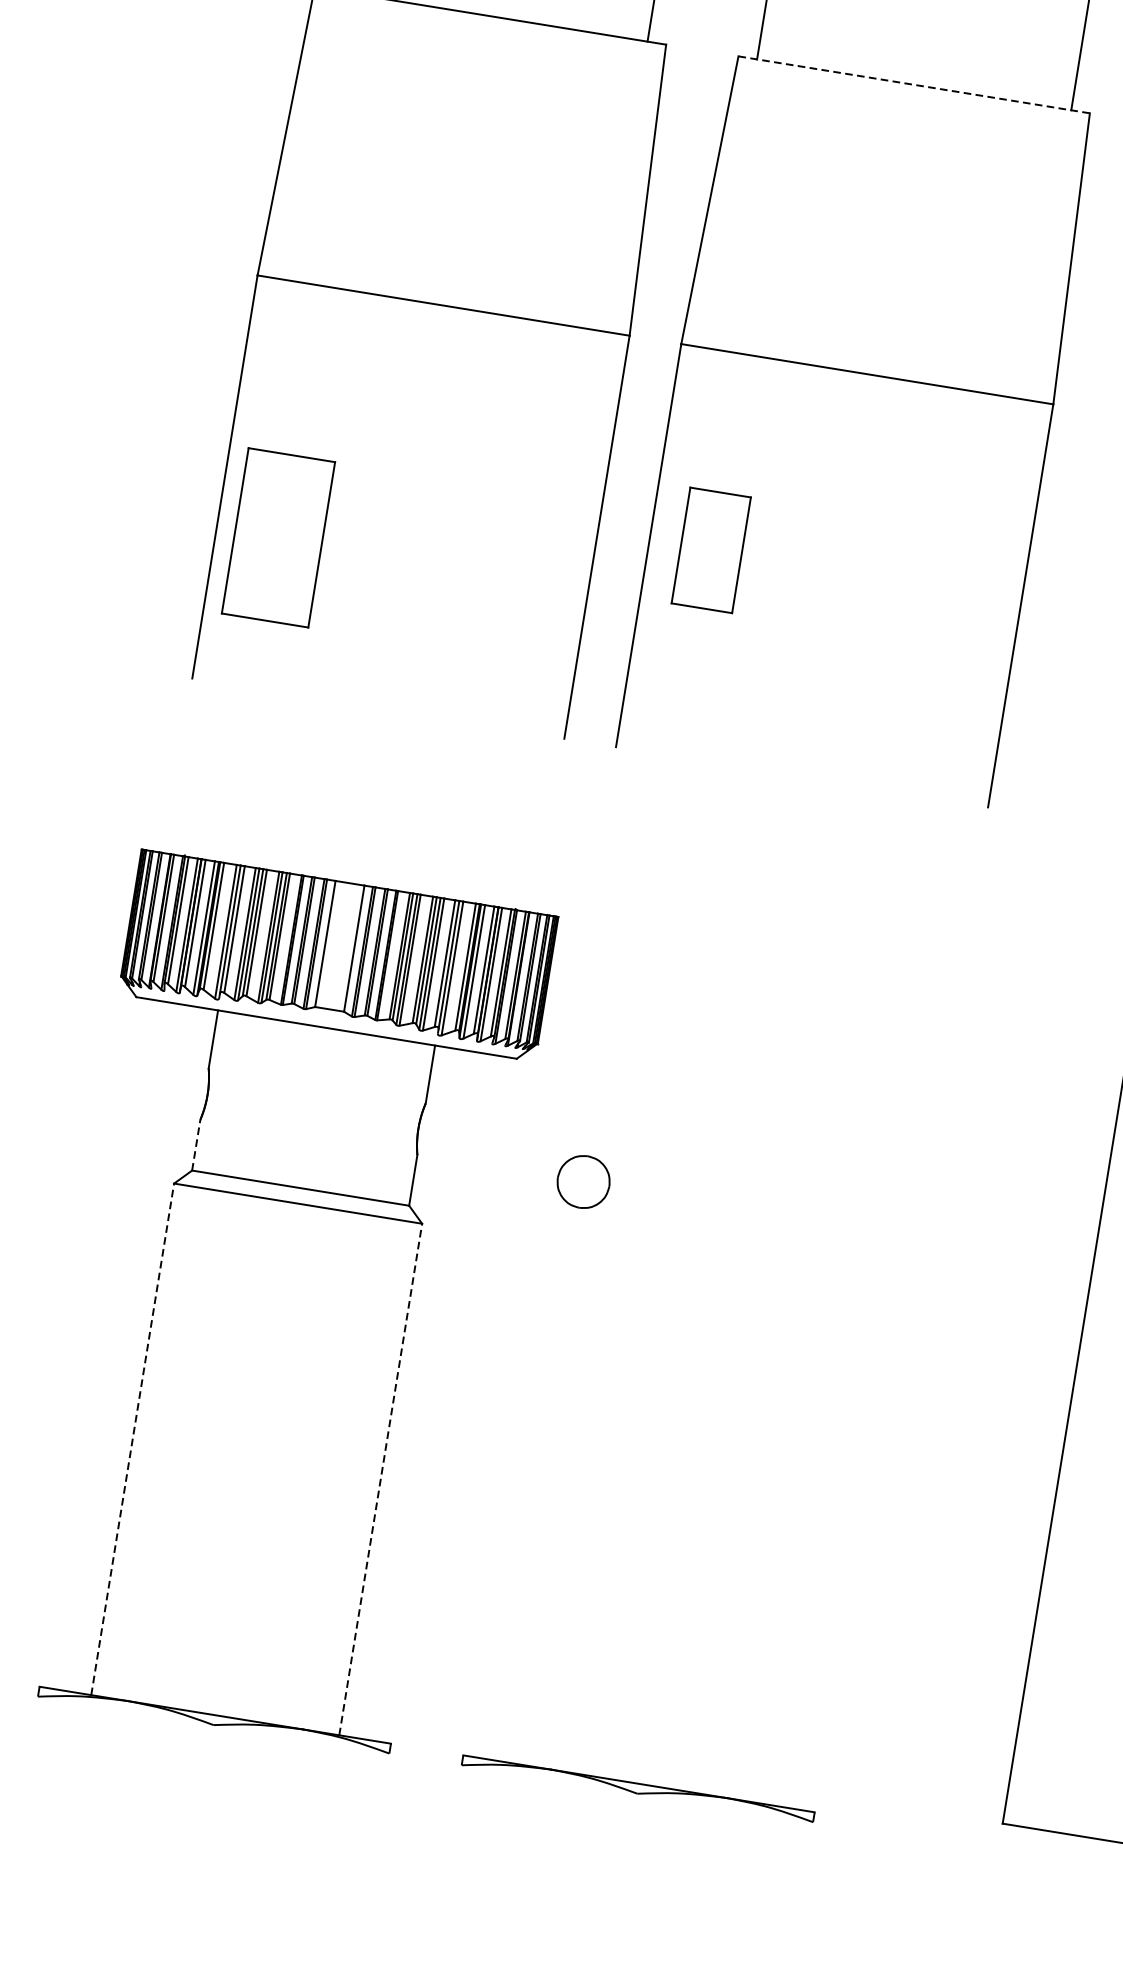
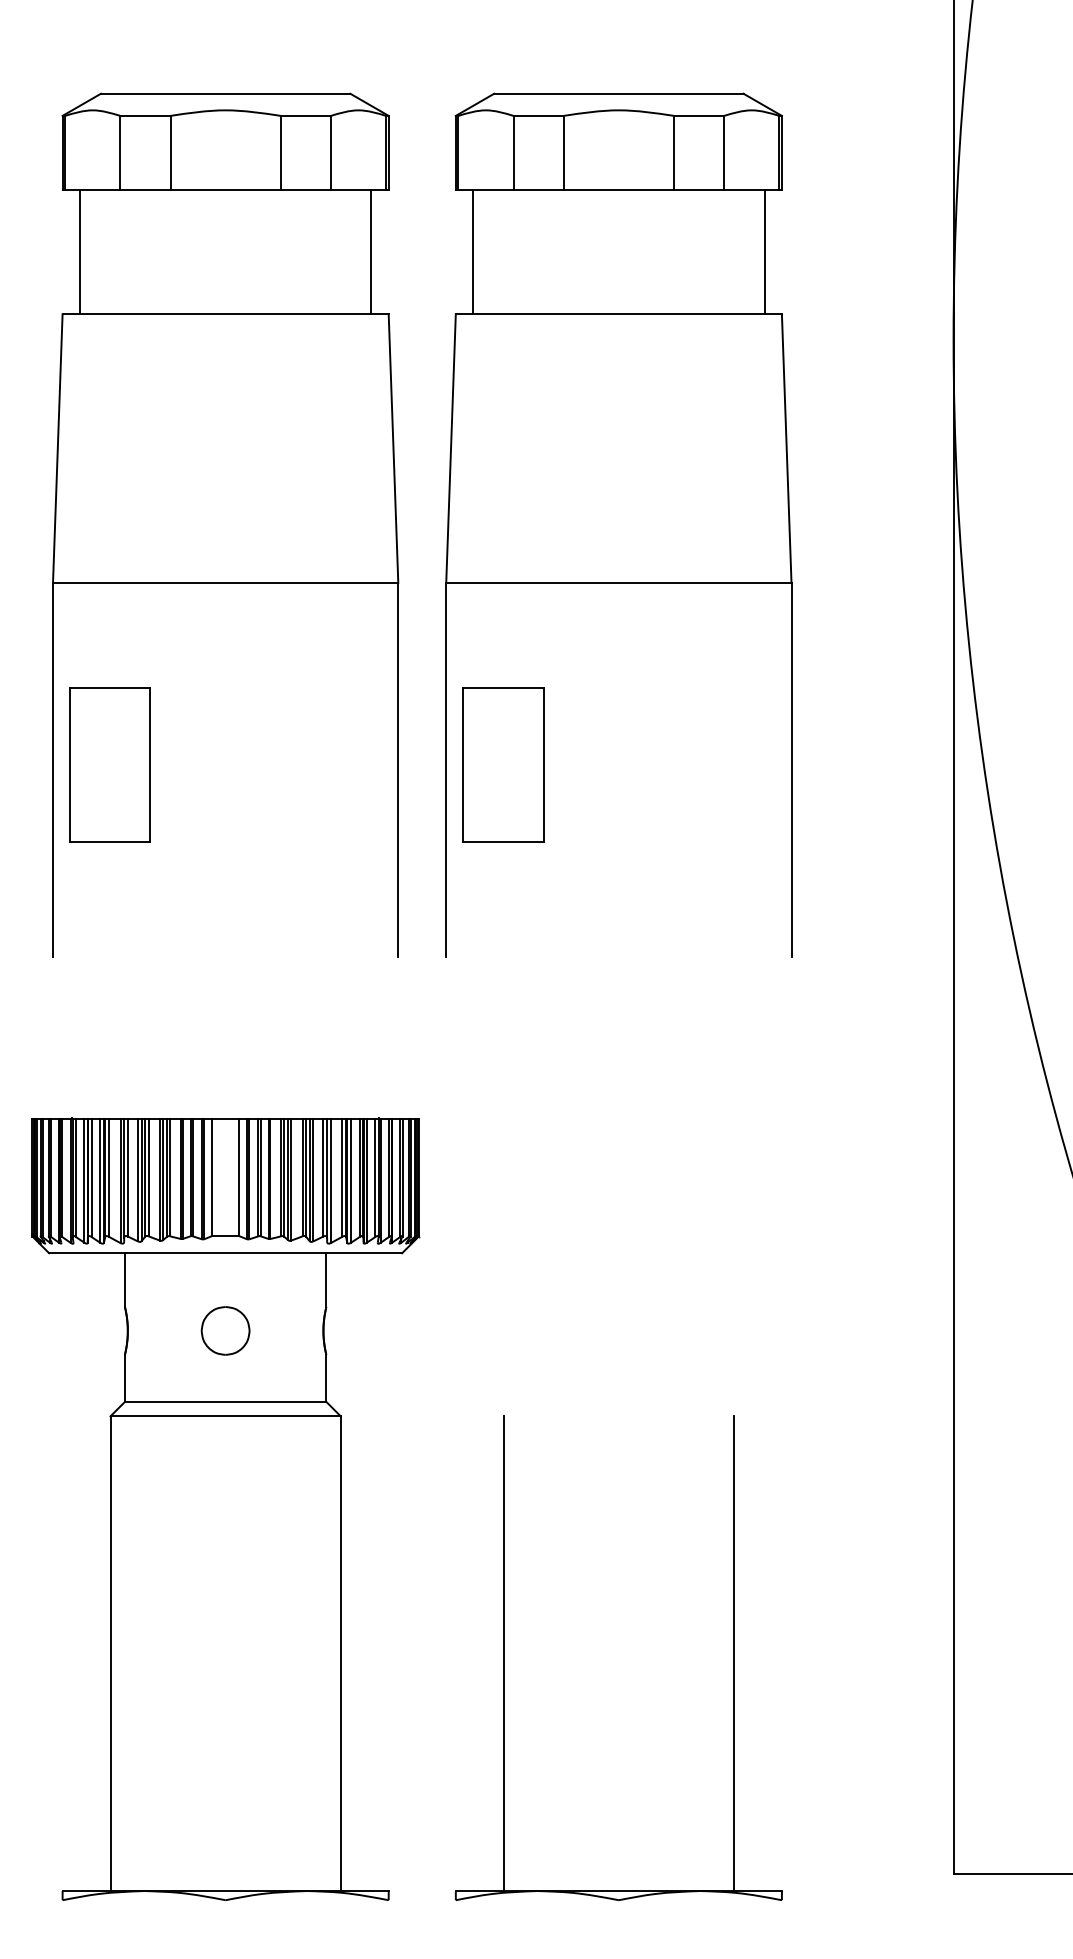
line: (914, 85) -> (619, 314), dashed -> solid
part: (277, 537) -> (109, 764), moved
part: (711, 549) -> (503, 764), size x1.43
line: (195, 1144) -> (124, 1377), dashed -> solid
part: (583, 1181) -> (225, 1330), moved
line: (132, 1439) -> (110, 1653), dashed -> solid
line: (380, 1479) -> (340, 1653), dashed -> solid
line: (556, 1507) -> (503, 1653), added
line: (803, 1547) -> (733, 1653), added

